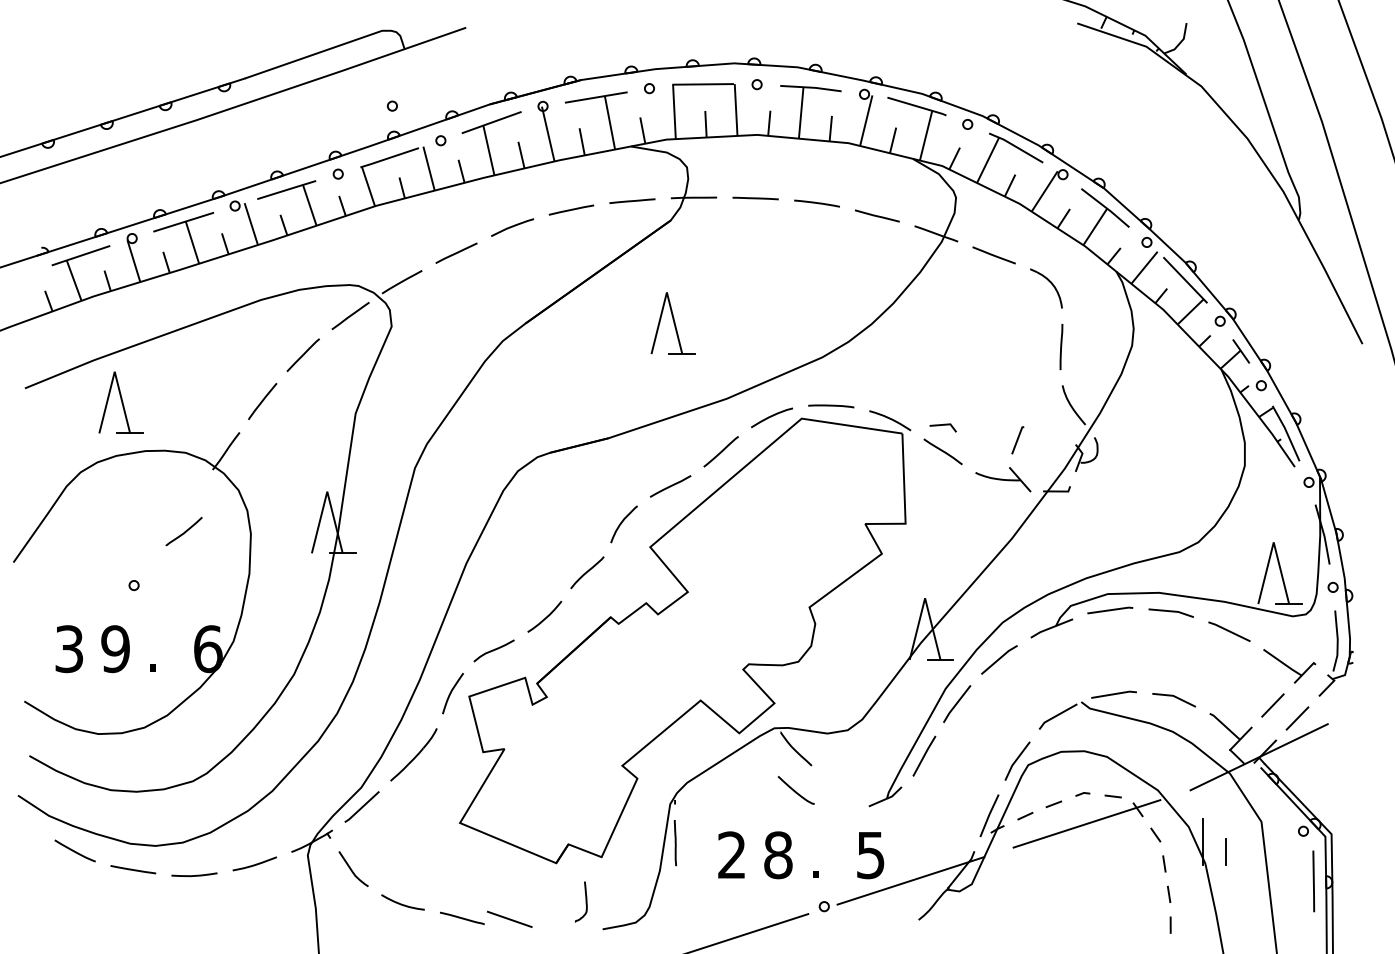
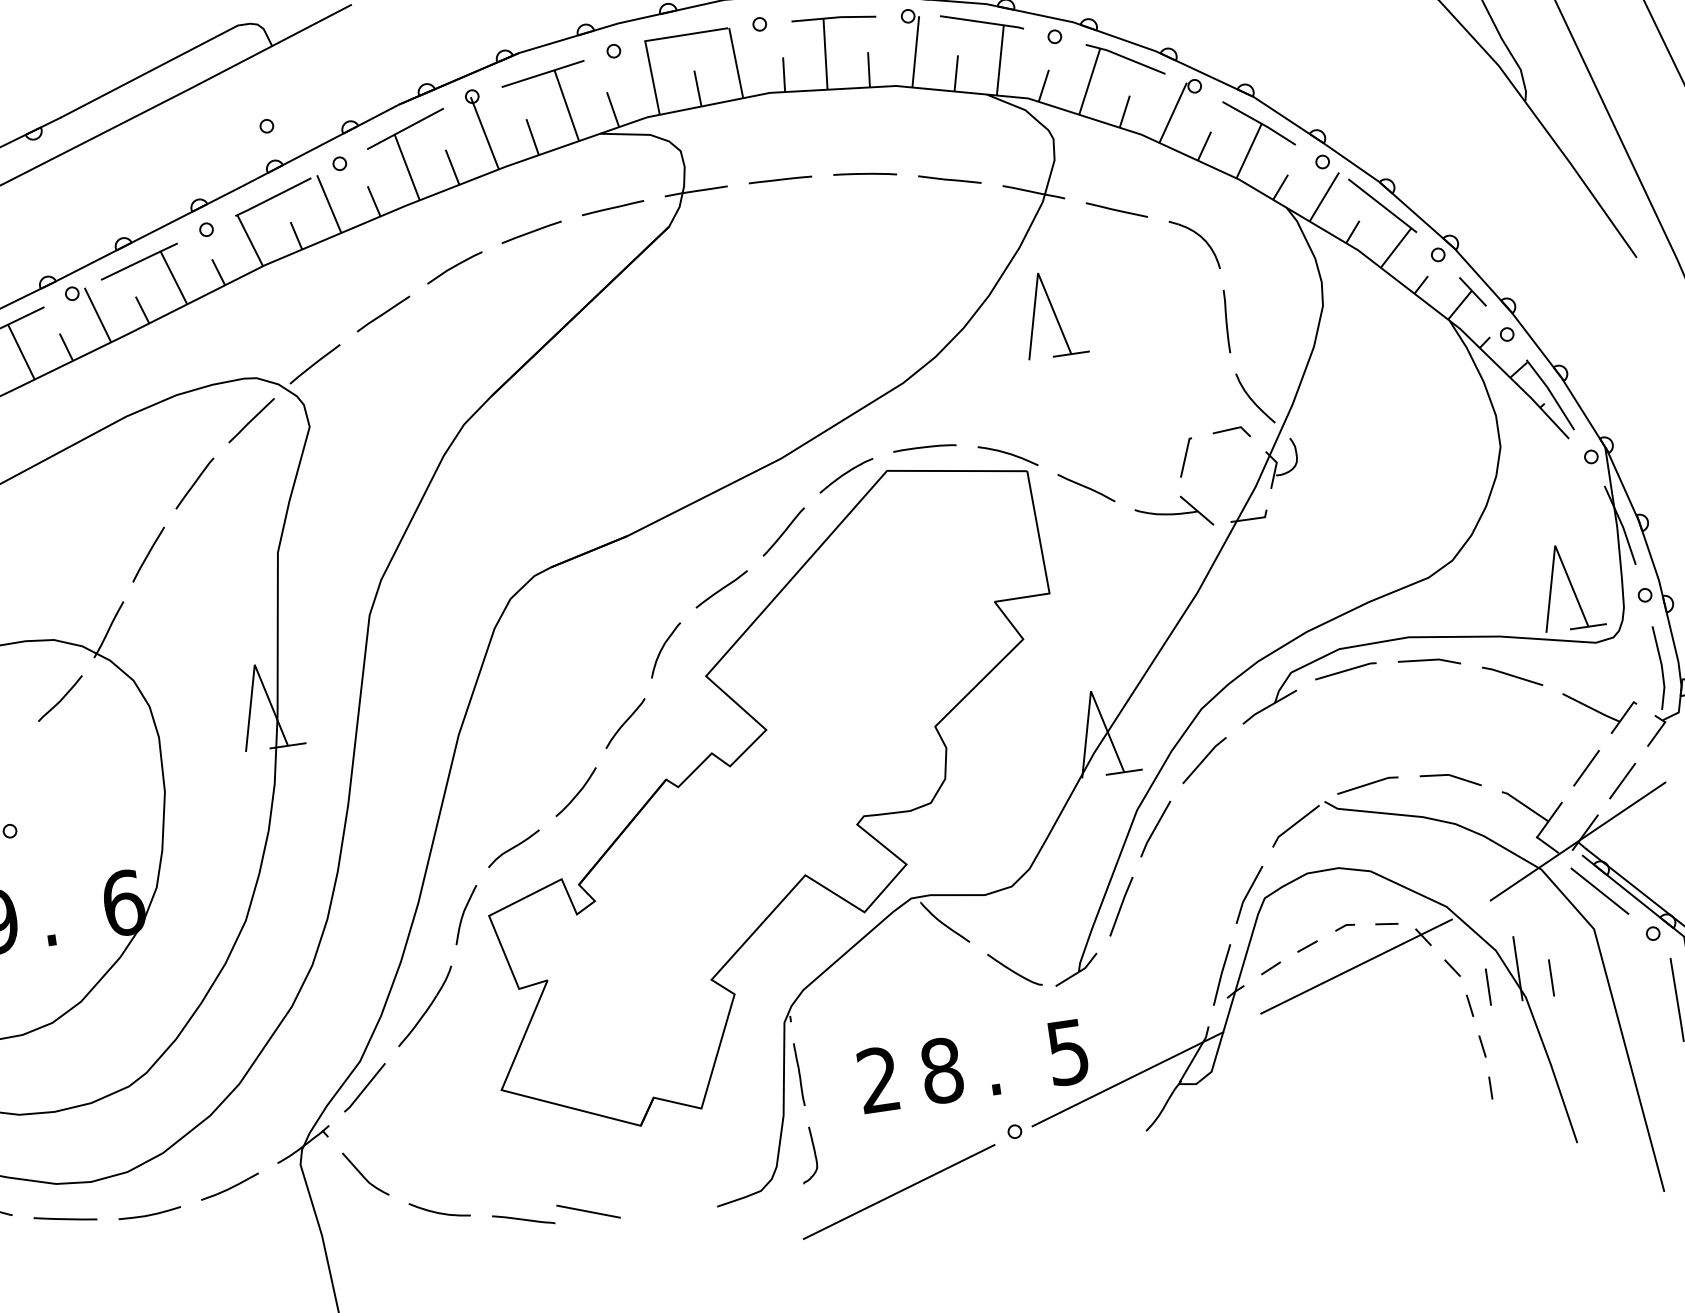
part: (672, 323) -> (1051, 314), moved
line: (942, 425) -> (1230, 430), moved
curve: (184, 531) -> (60, 698), moved
curve: (795, 790) -> (1013, 970), moved
line: (1269, 795) -> (1599, 891), added
line: (1179, 852) -> (1488, 987), added
curve: (585, 901) -> (813, 1153), moved

